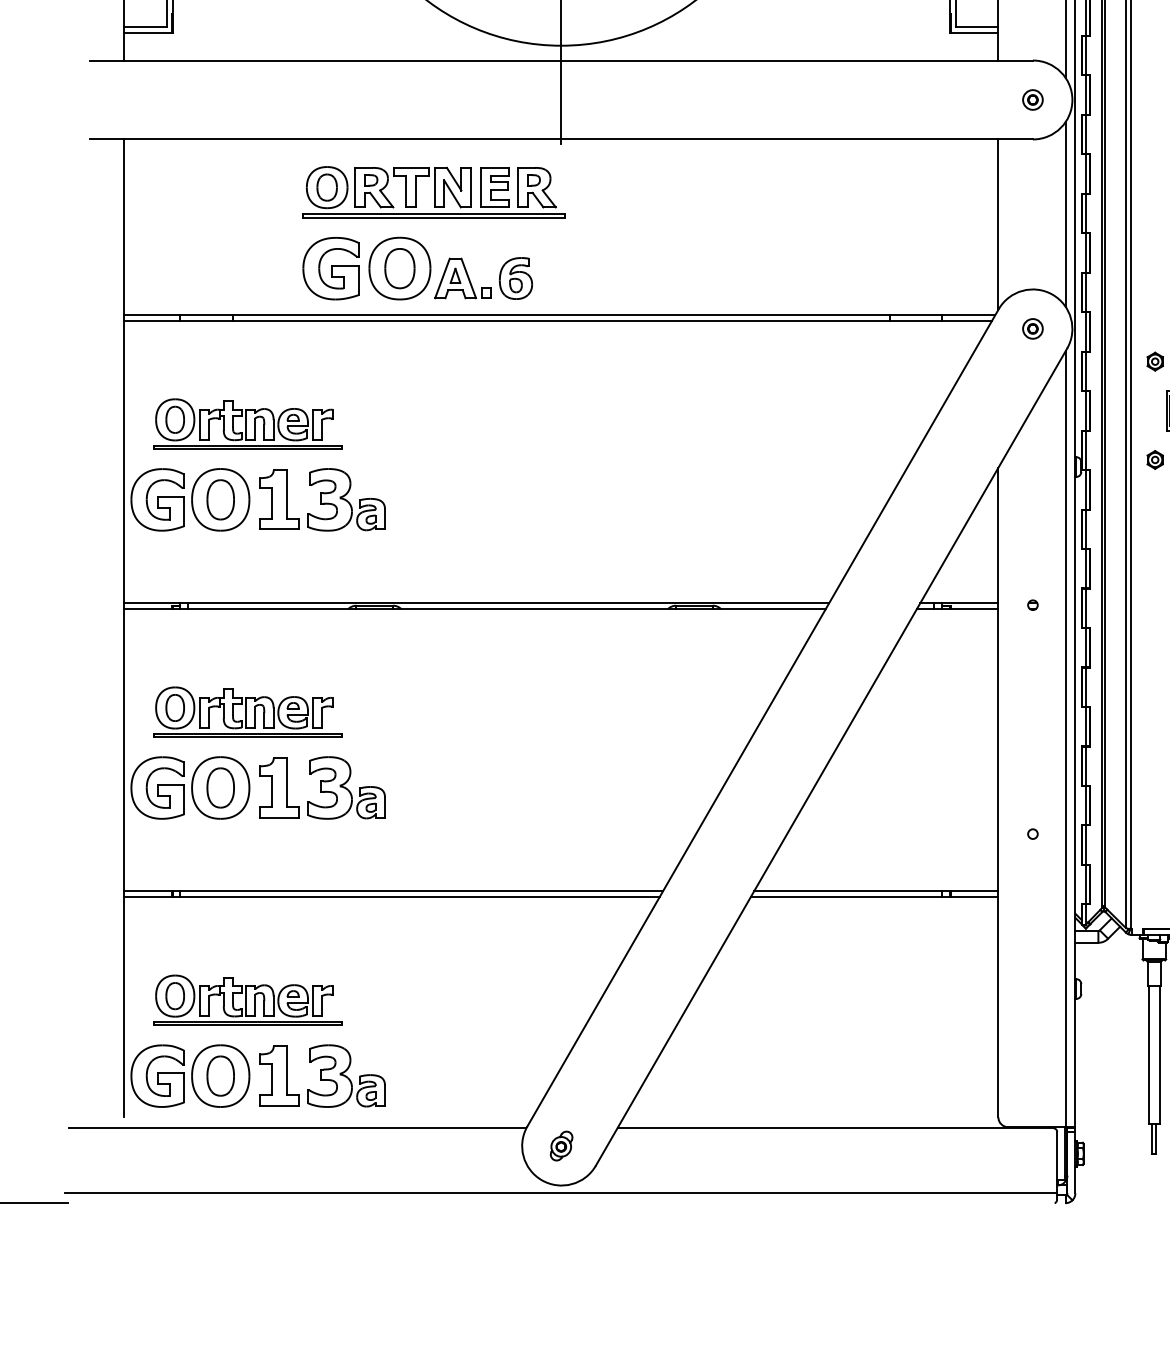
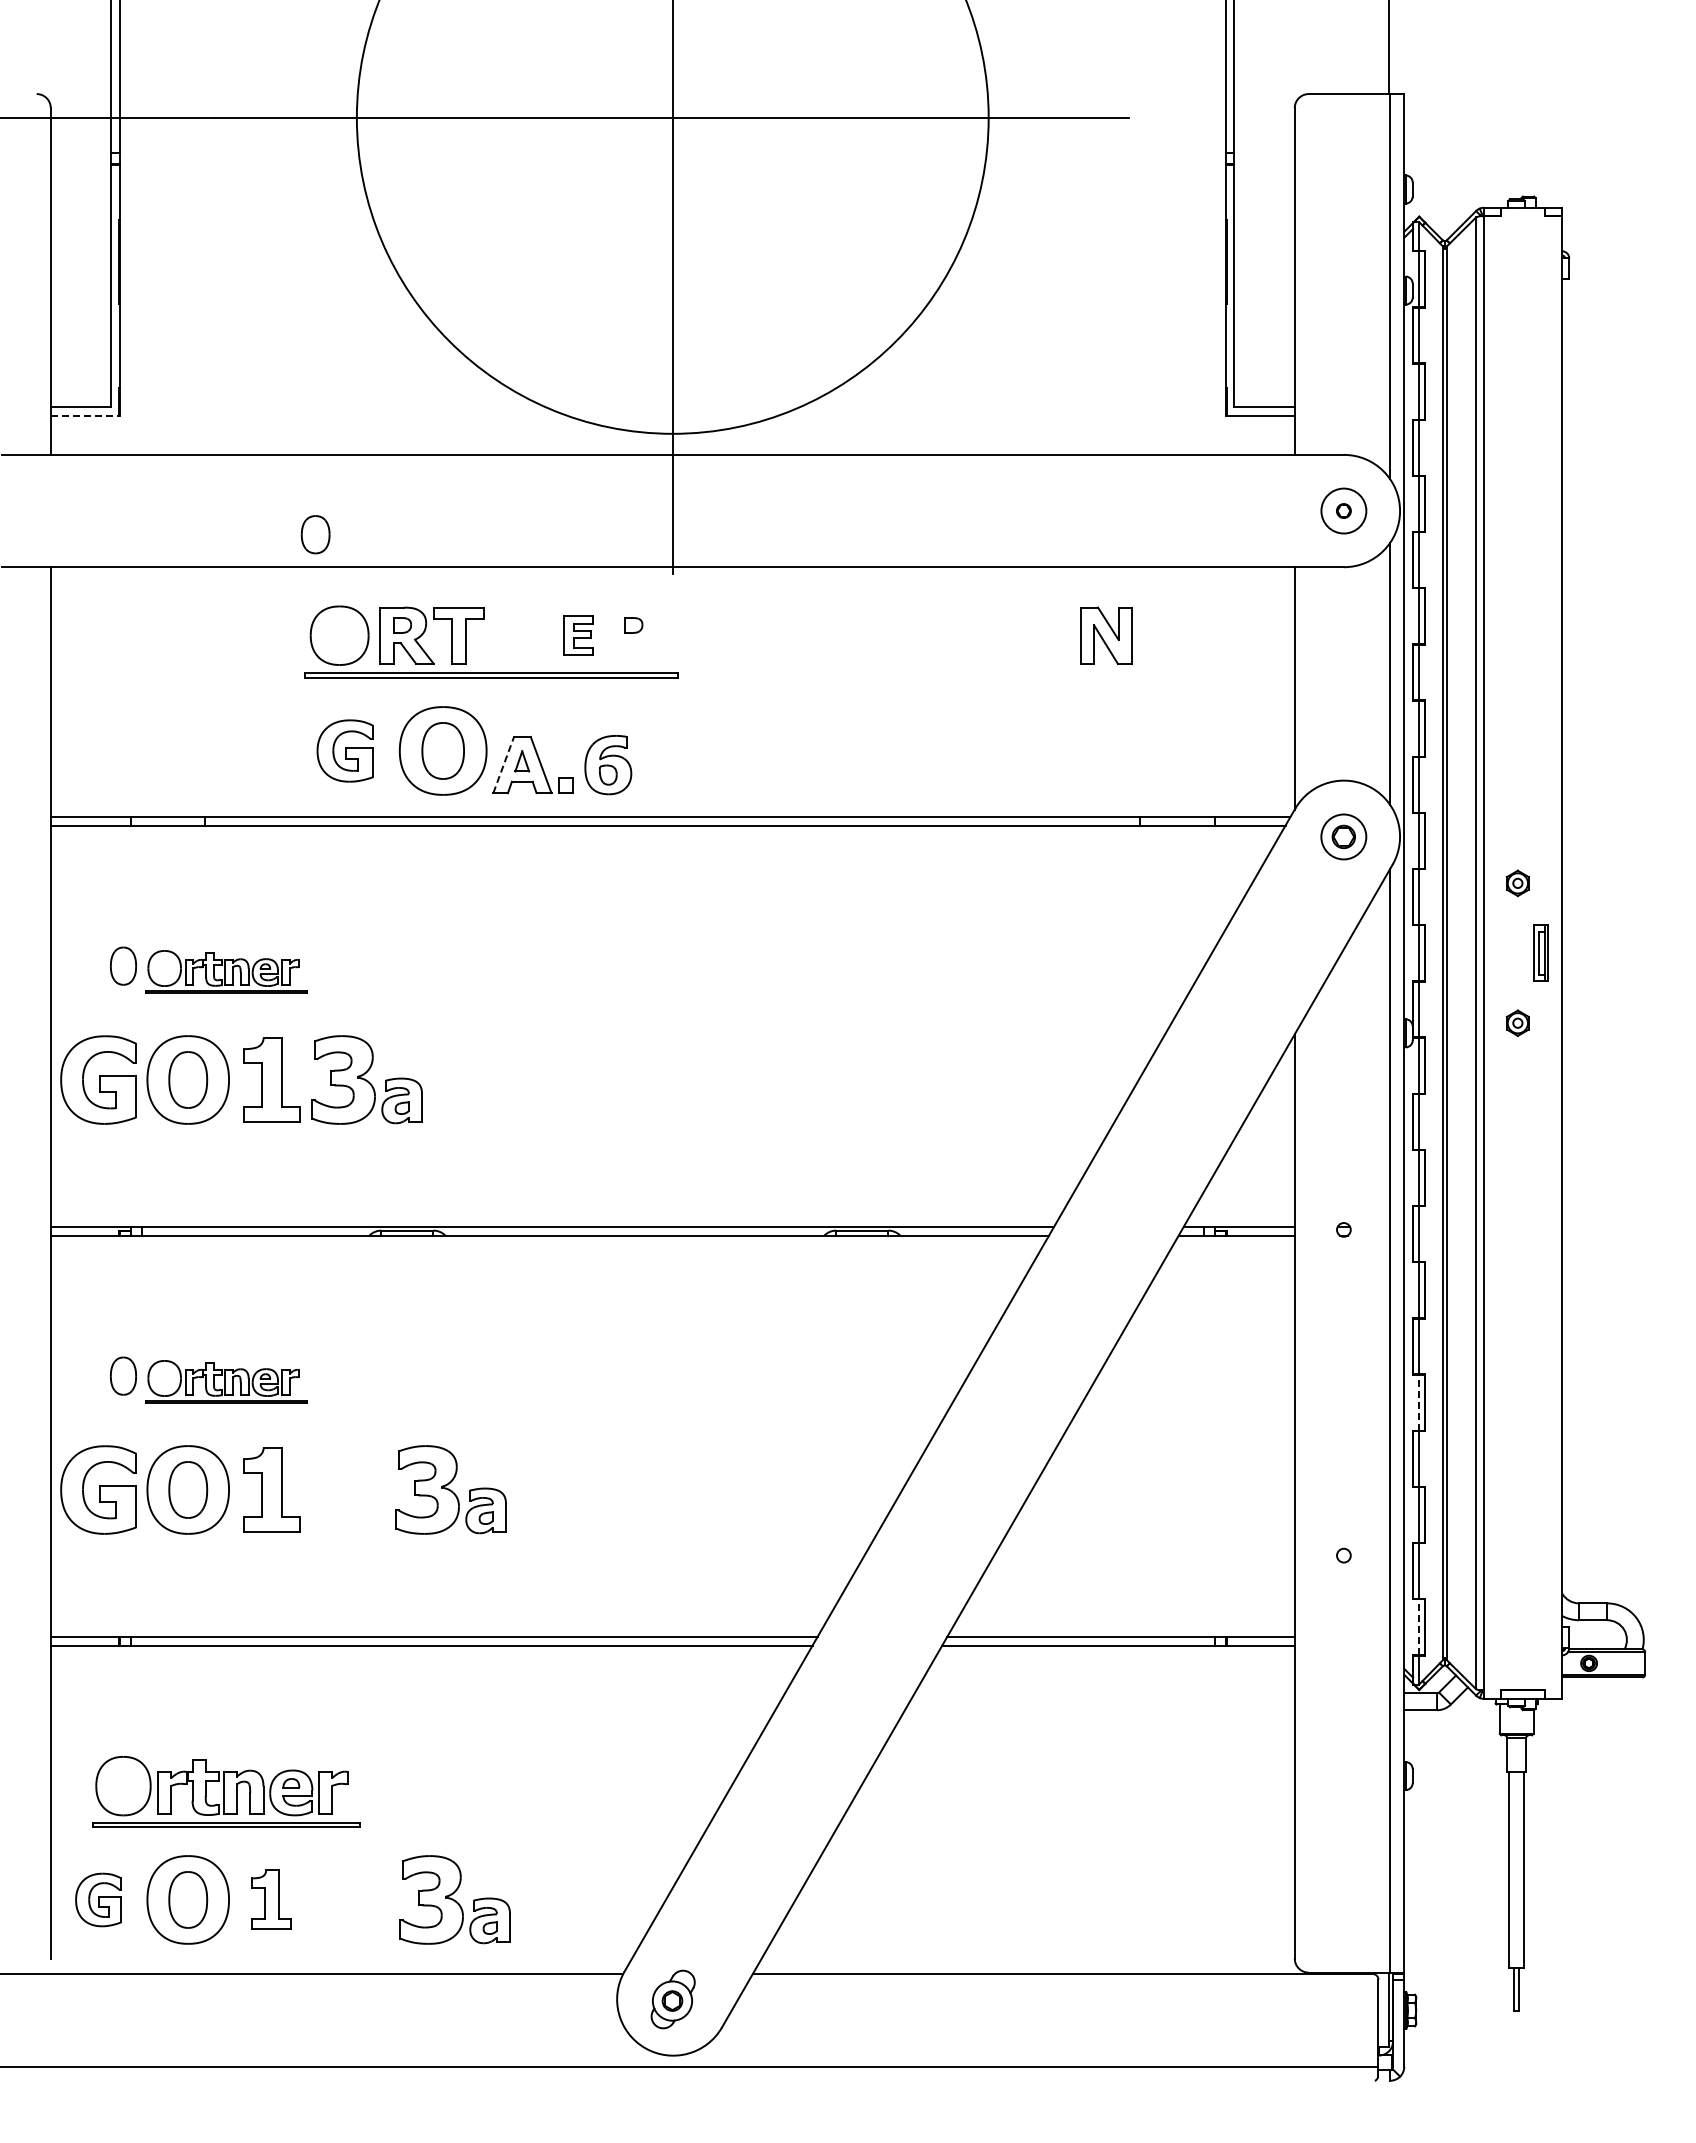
line: (148, 32) -> (85, 415), solid -> dashed
circle: (1032, 100) -> (1343, 511), size x1.6
part: (327, 187) -> (315, 534), moved
part: (452, 187) -> (1106, 635), moved
part: (495, 187) -> (578, 635), size x0.7
part: (536, 187) -> (637, 635), removed
part: (330, 268) -> (344, 750), size x0.7
line: (442, 278) -> (503, 765), solid -> dashed
part: (1032, 328) -> (1343, 836), size x1.6
part: (247, 423) -> (226, 971), size x0.6
part: (247, 711) -> (226, 1381), size x0.6
line: (1086, 726) -> (1419, 1402), solid -> dashed
part: (346, 787) -> (450, 1489), moved
line: (1086, 883) -> (1419, 1626), solid -> dashed
part: (175, 995) -> (123, 1785), removed
part: (157, 1075) -> (98, 1899), size x0.6
part: (279, 1075) -> (271, 1899), size x0.7
part: (346, 1075) -> (454, 1899), moved
part: (561, 1146) -> (673, 1999), size x1.4

